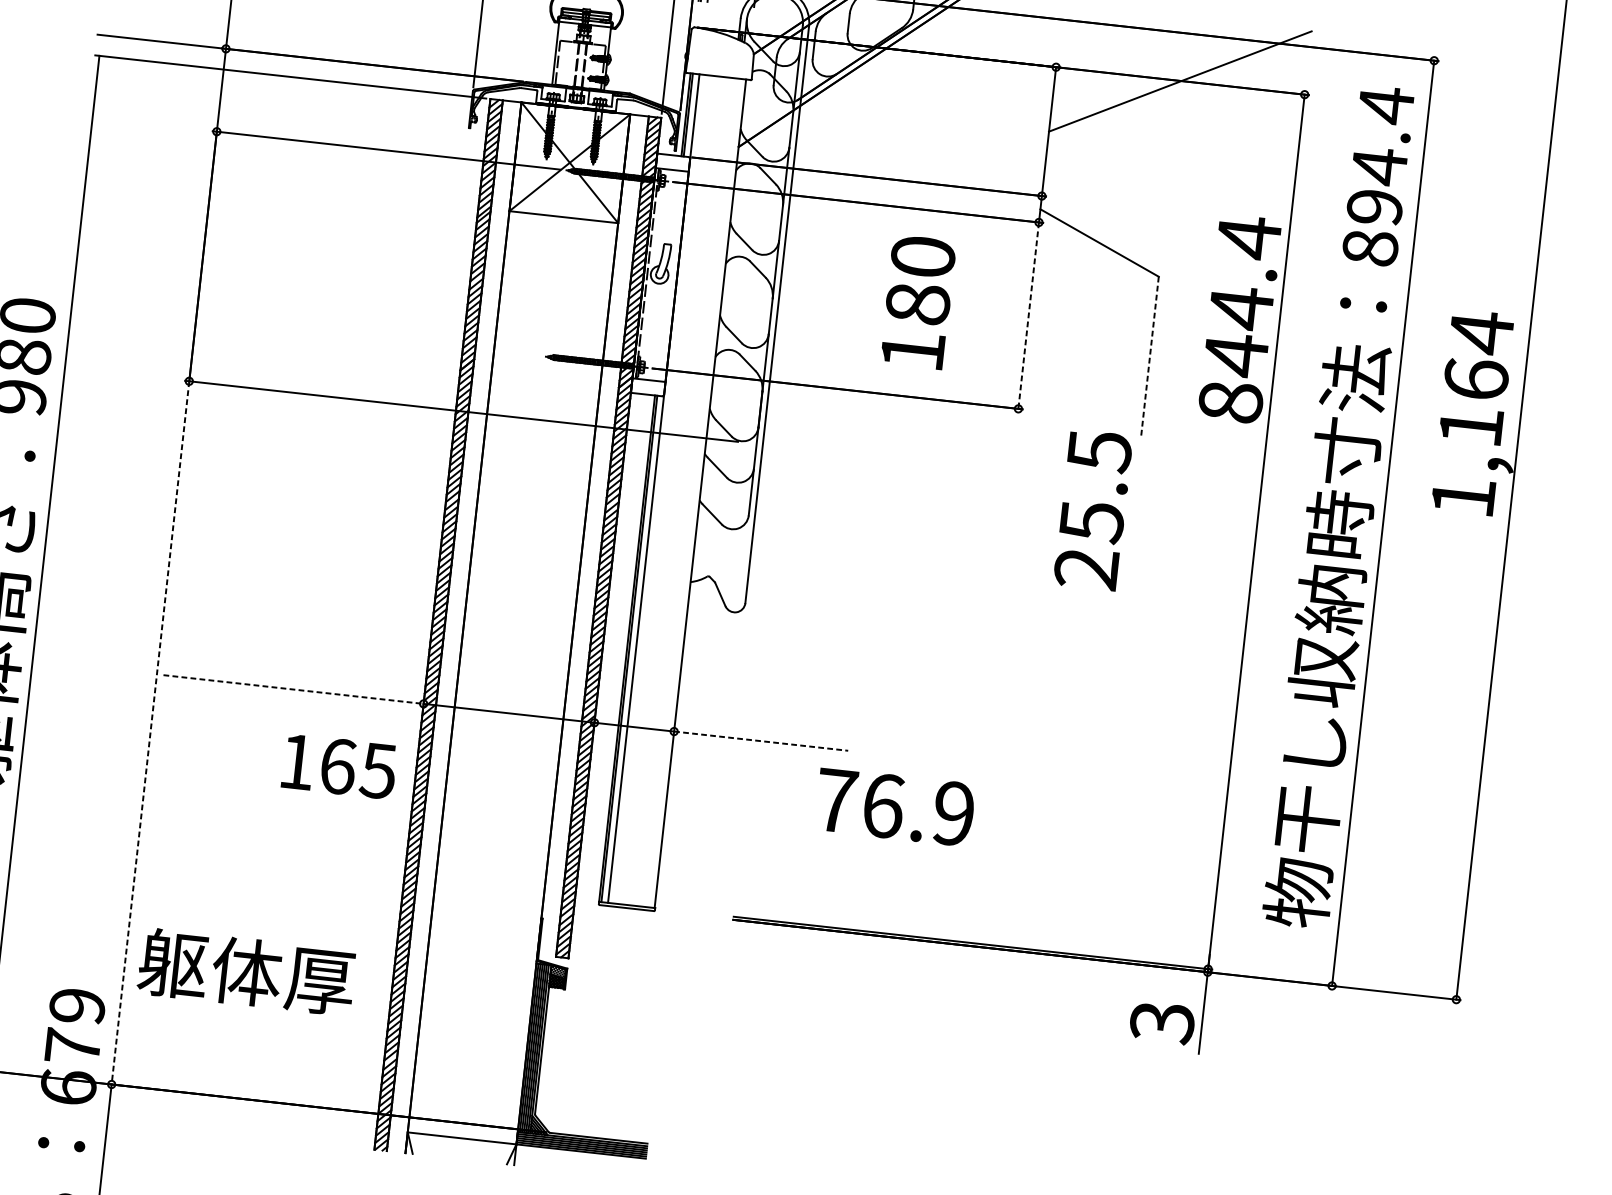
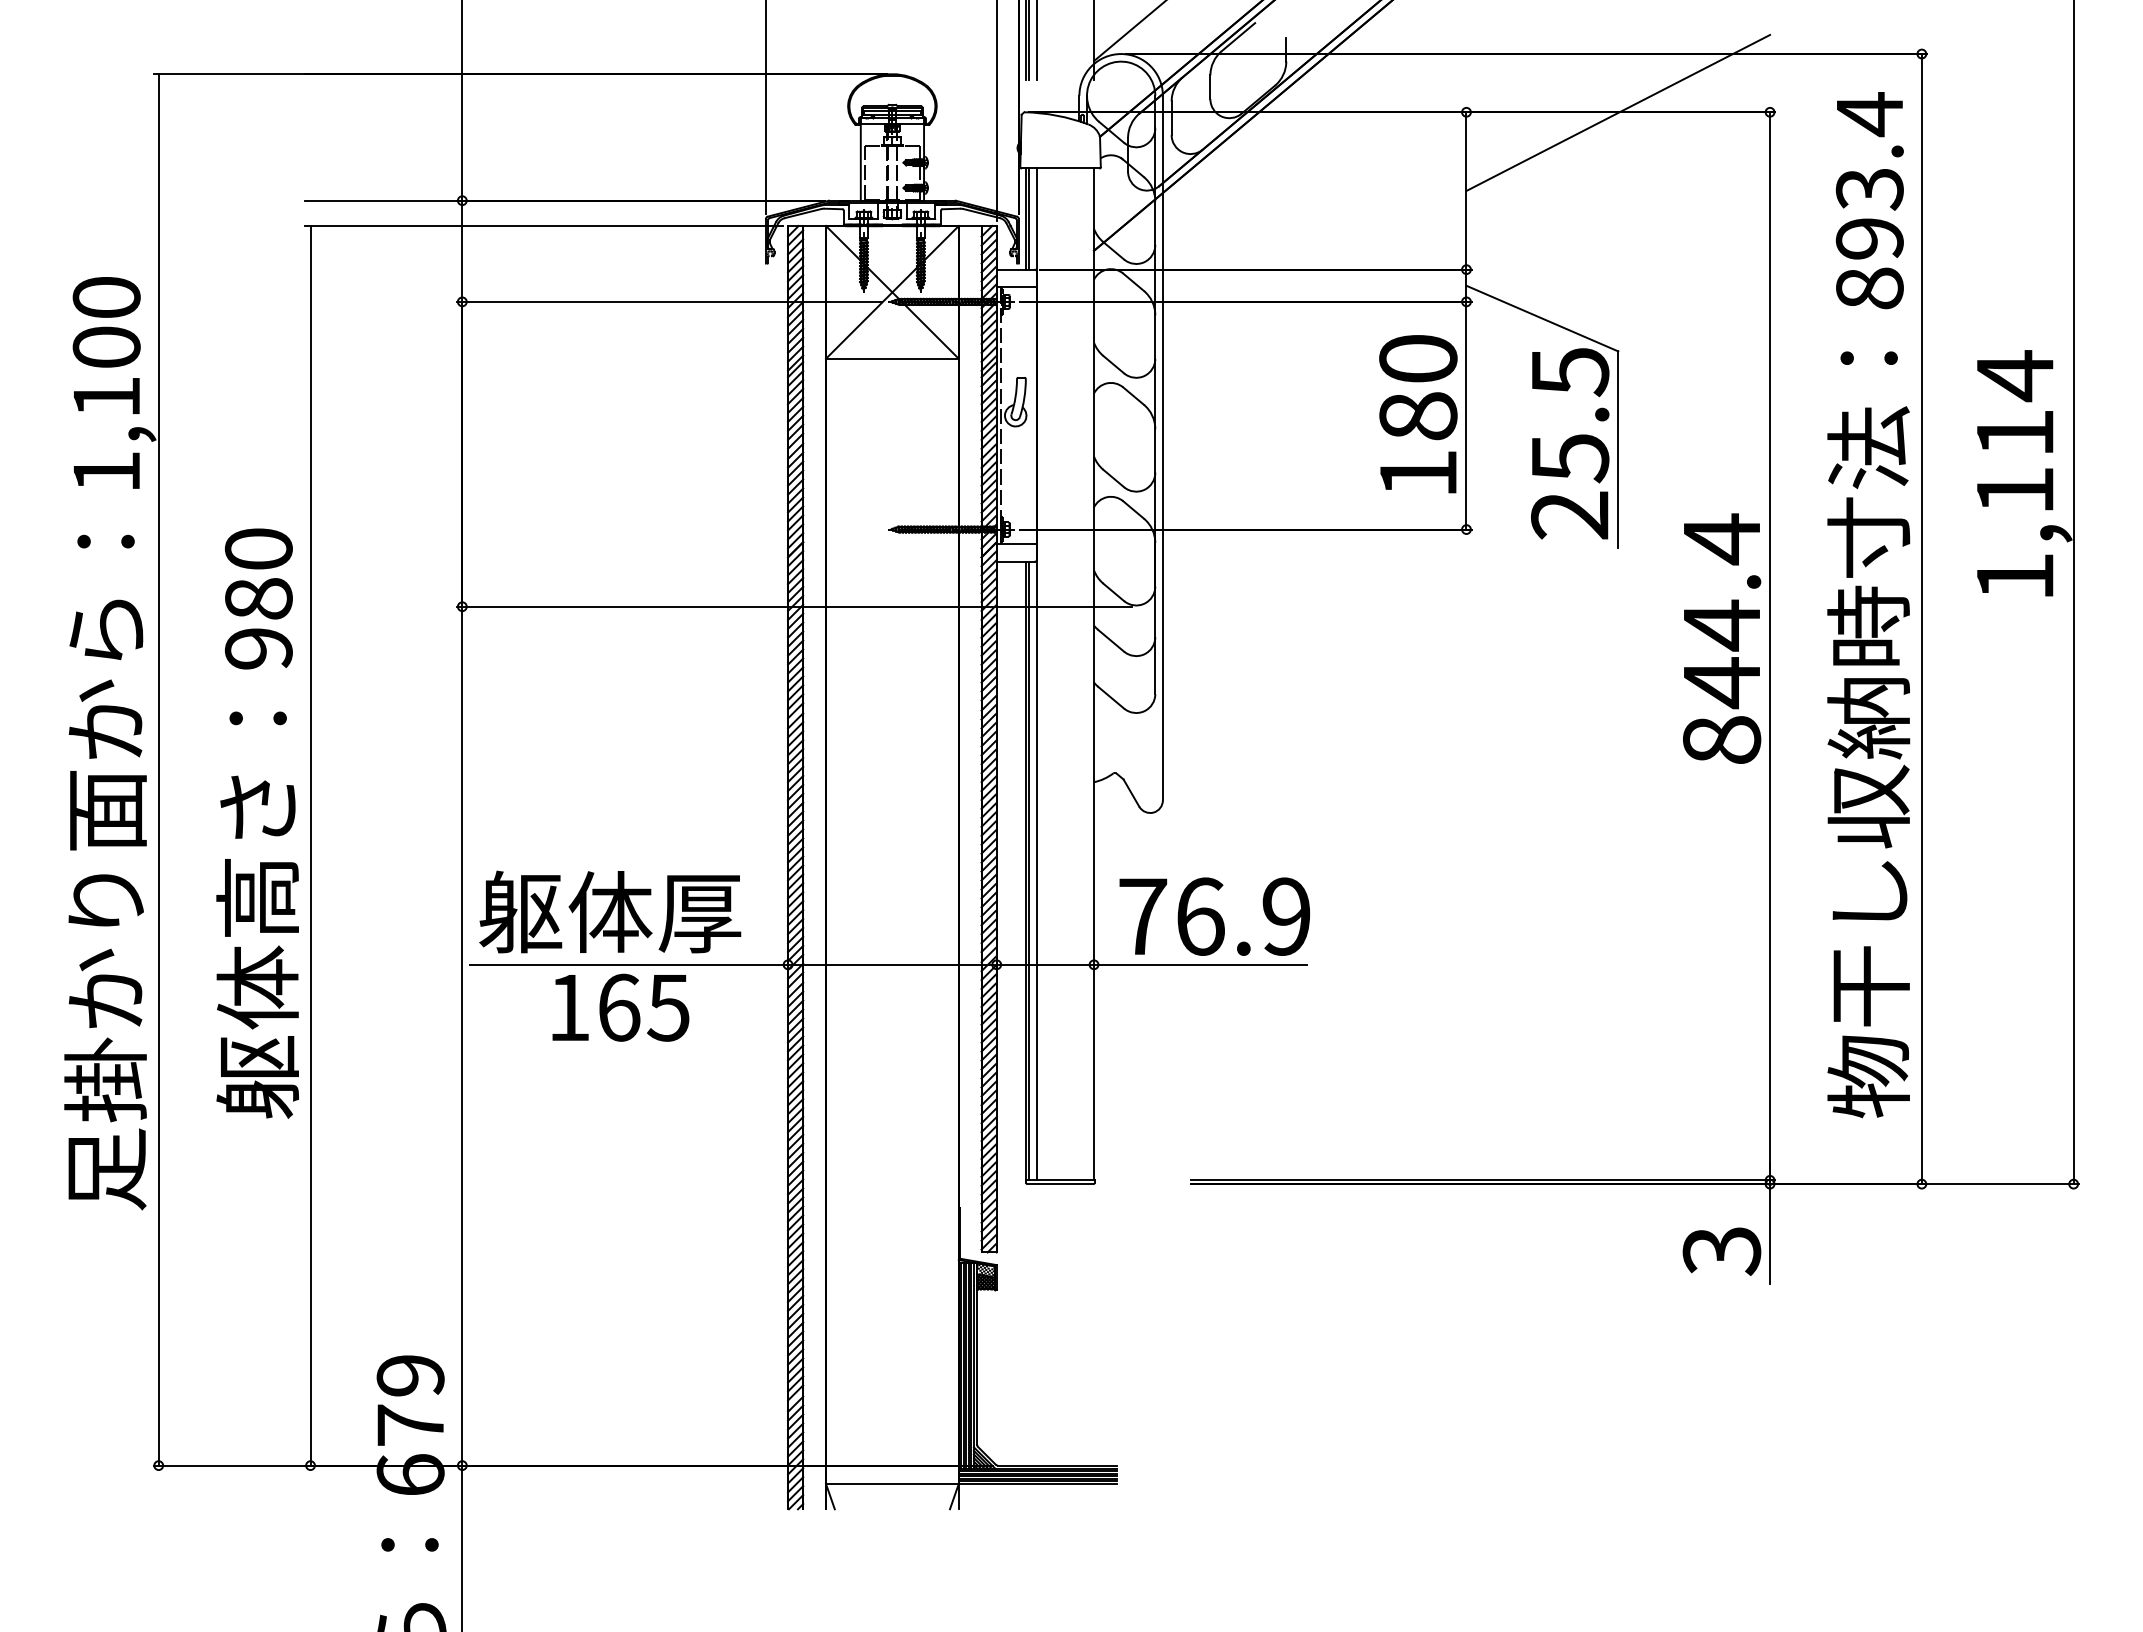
text: (1379, 166) -> (1869, 188), 894.4 -> 893.4
text: (918, 302) -> (1418, 414), moved
line: (1028, 315) -> (1466, 415), dashed -> solid
text: (1240, 318) -> (1722, 638), moved
line: (1150, 357) -> (1618, 449), dashed -> solid
text: (1476, 378) -> (2015, 431), 1,164 -> 1,114
text: (1093, 509) -> (1570, 443), moved
line: (293, 689) -> (629, 964), dashed -> solid
line: (150, 733) -> (462, 1036), dashed -> solid
line: (761, 740) -> (1200, 964), dashed -> solid
text: (339, 766) -> (620, 1007), moved
text: (894, 807) -> (1214, 916), moved
text: (246, 971) -> (610, 911), moved

